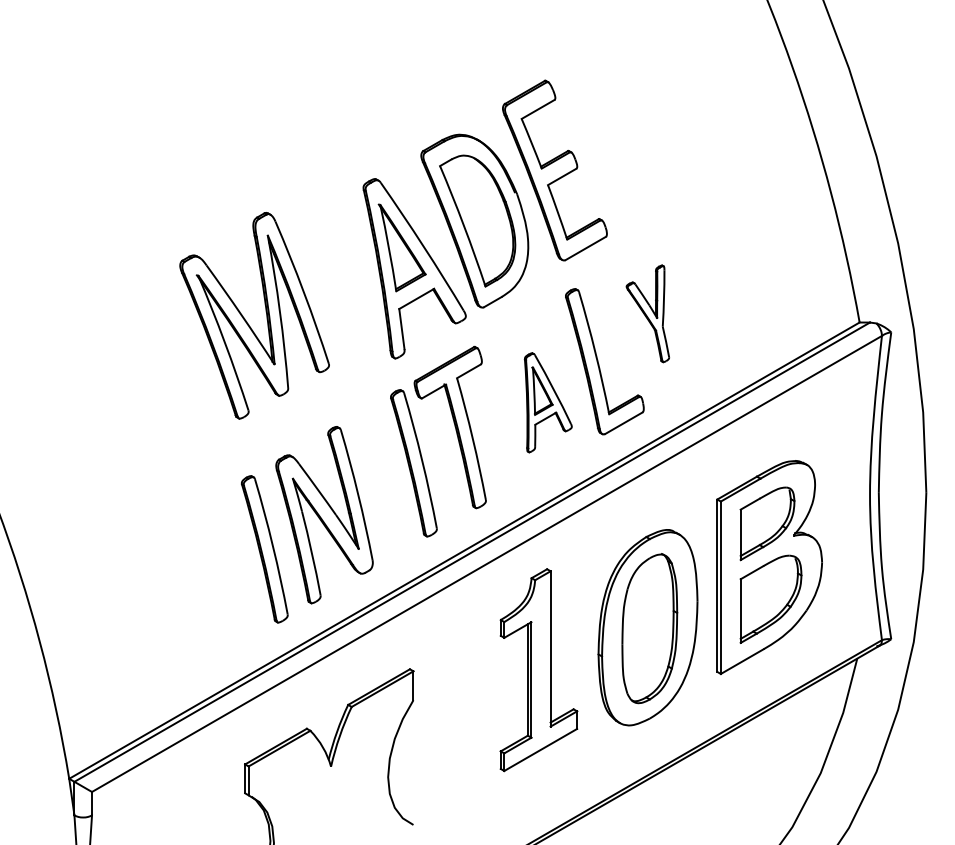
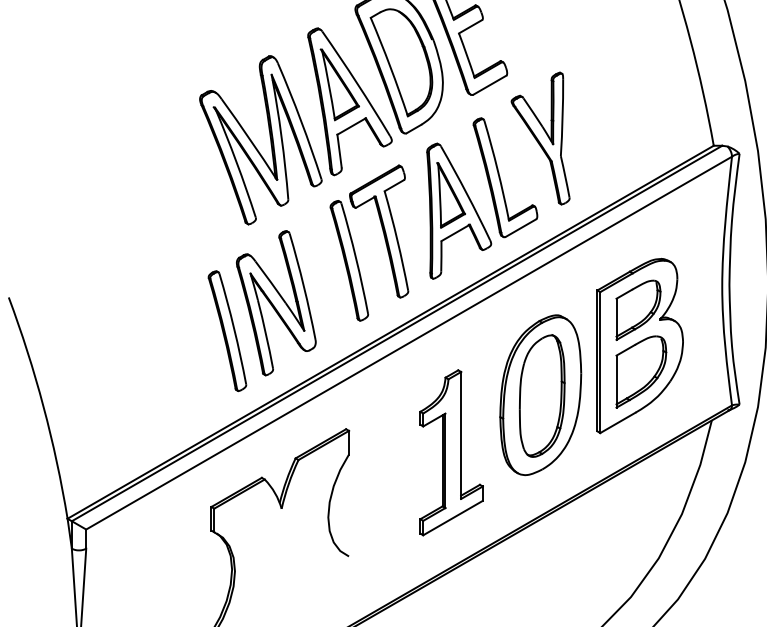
part: (647, 313) -> (540, 138), size x1.67
part: (247, 321) -> (255, 144), moved
part: (548, 402) -> (459, 211), size x1.67
part: (538, 670) -> (451, 453), moved

